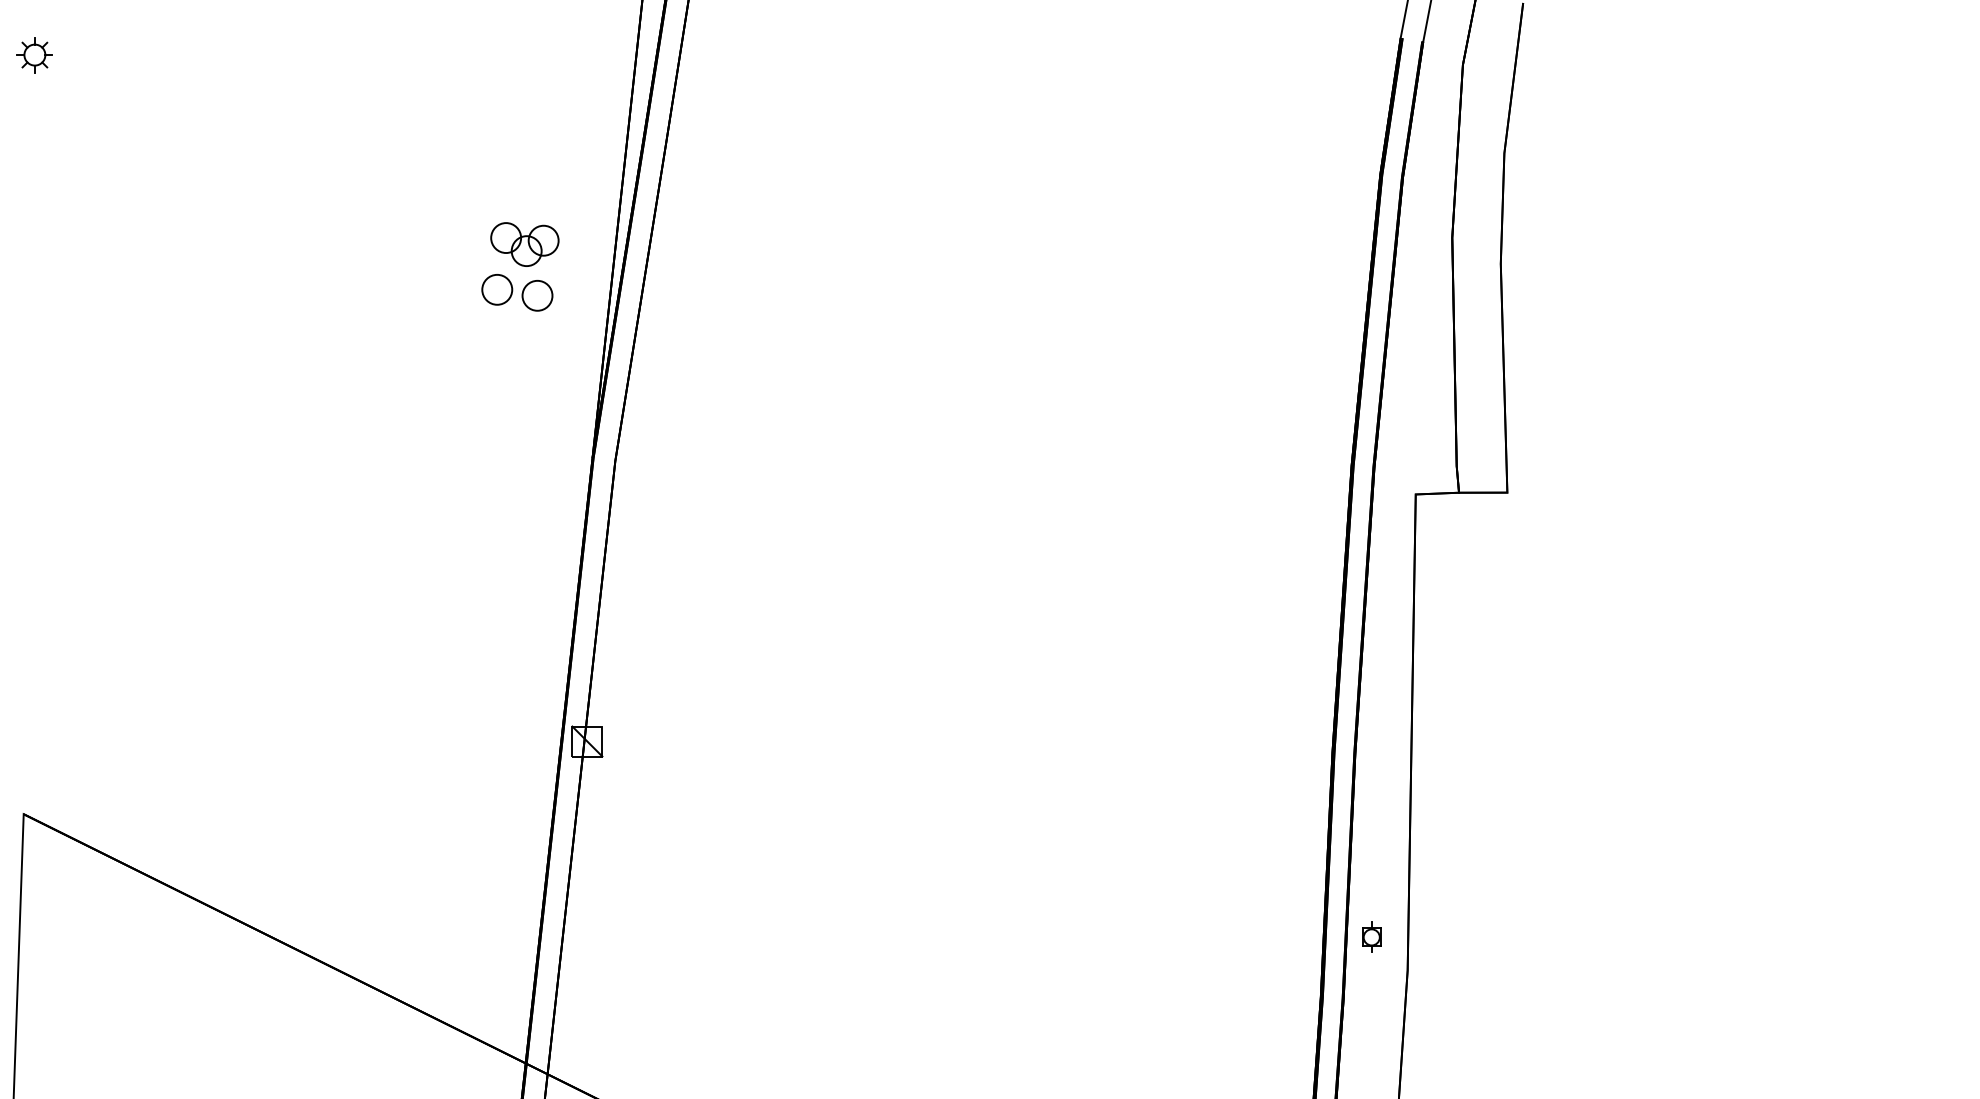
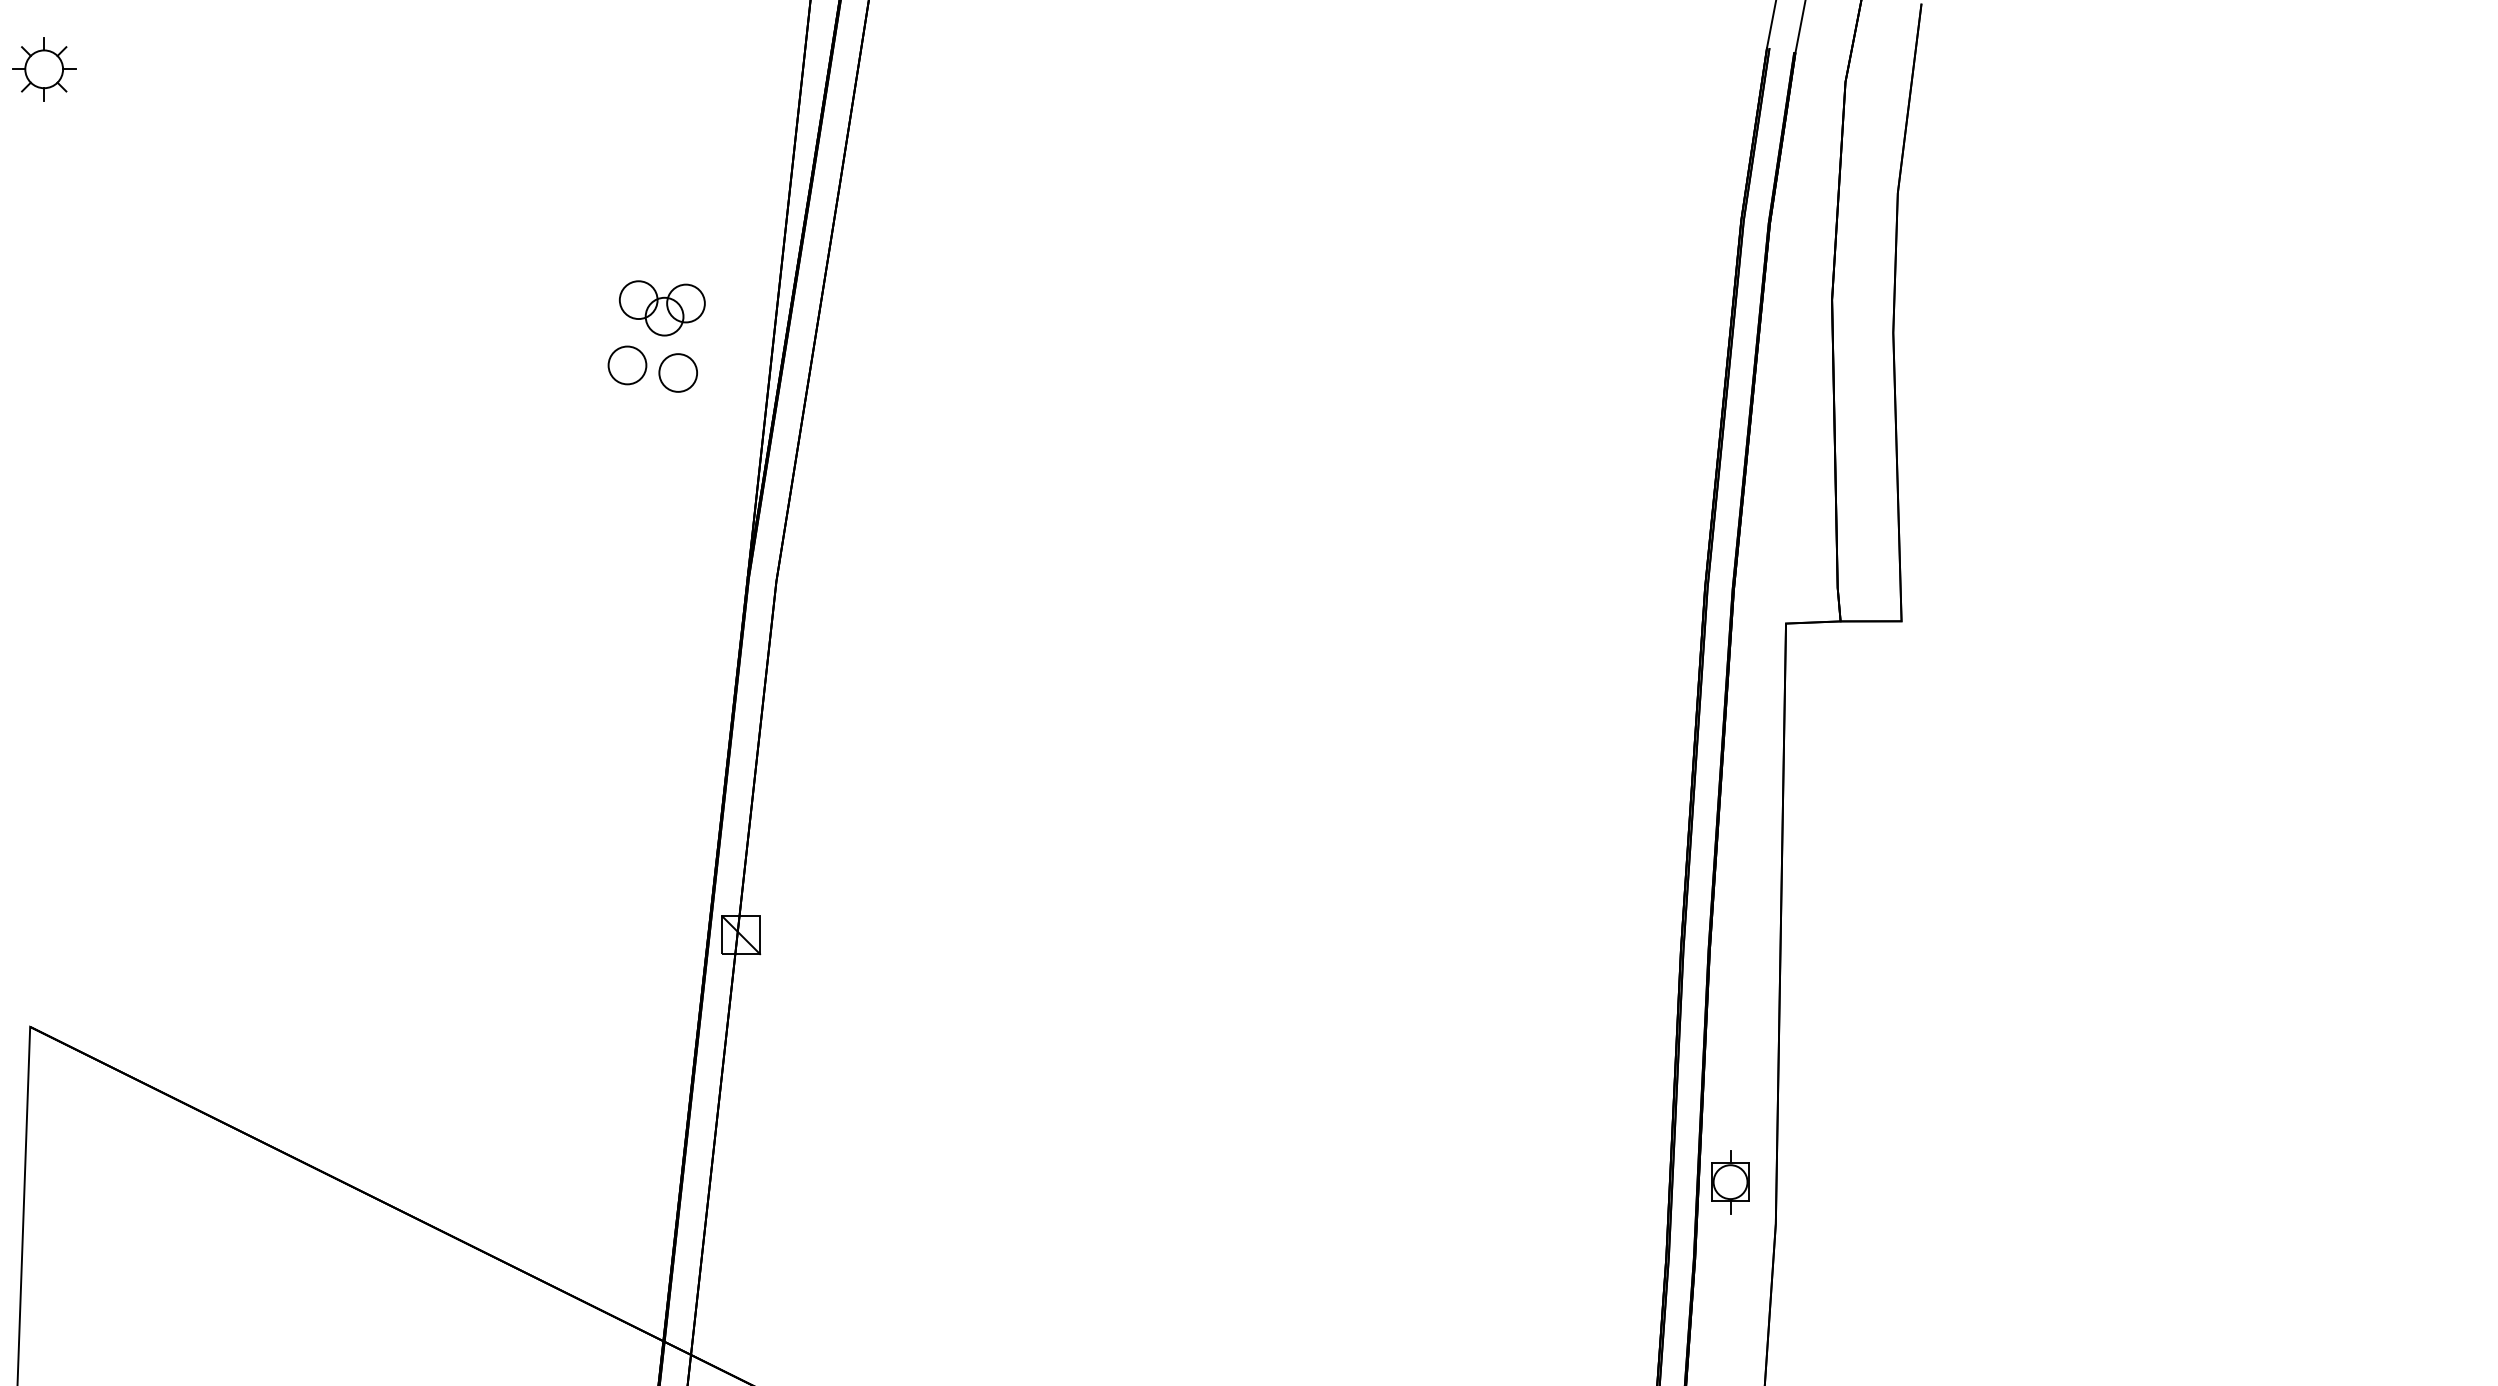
part: (35, 55) -> (44, 69), size x1.43
part: (1371, 937) -> (1730, 1182), size x1.67

